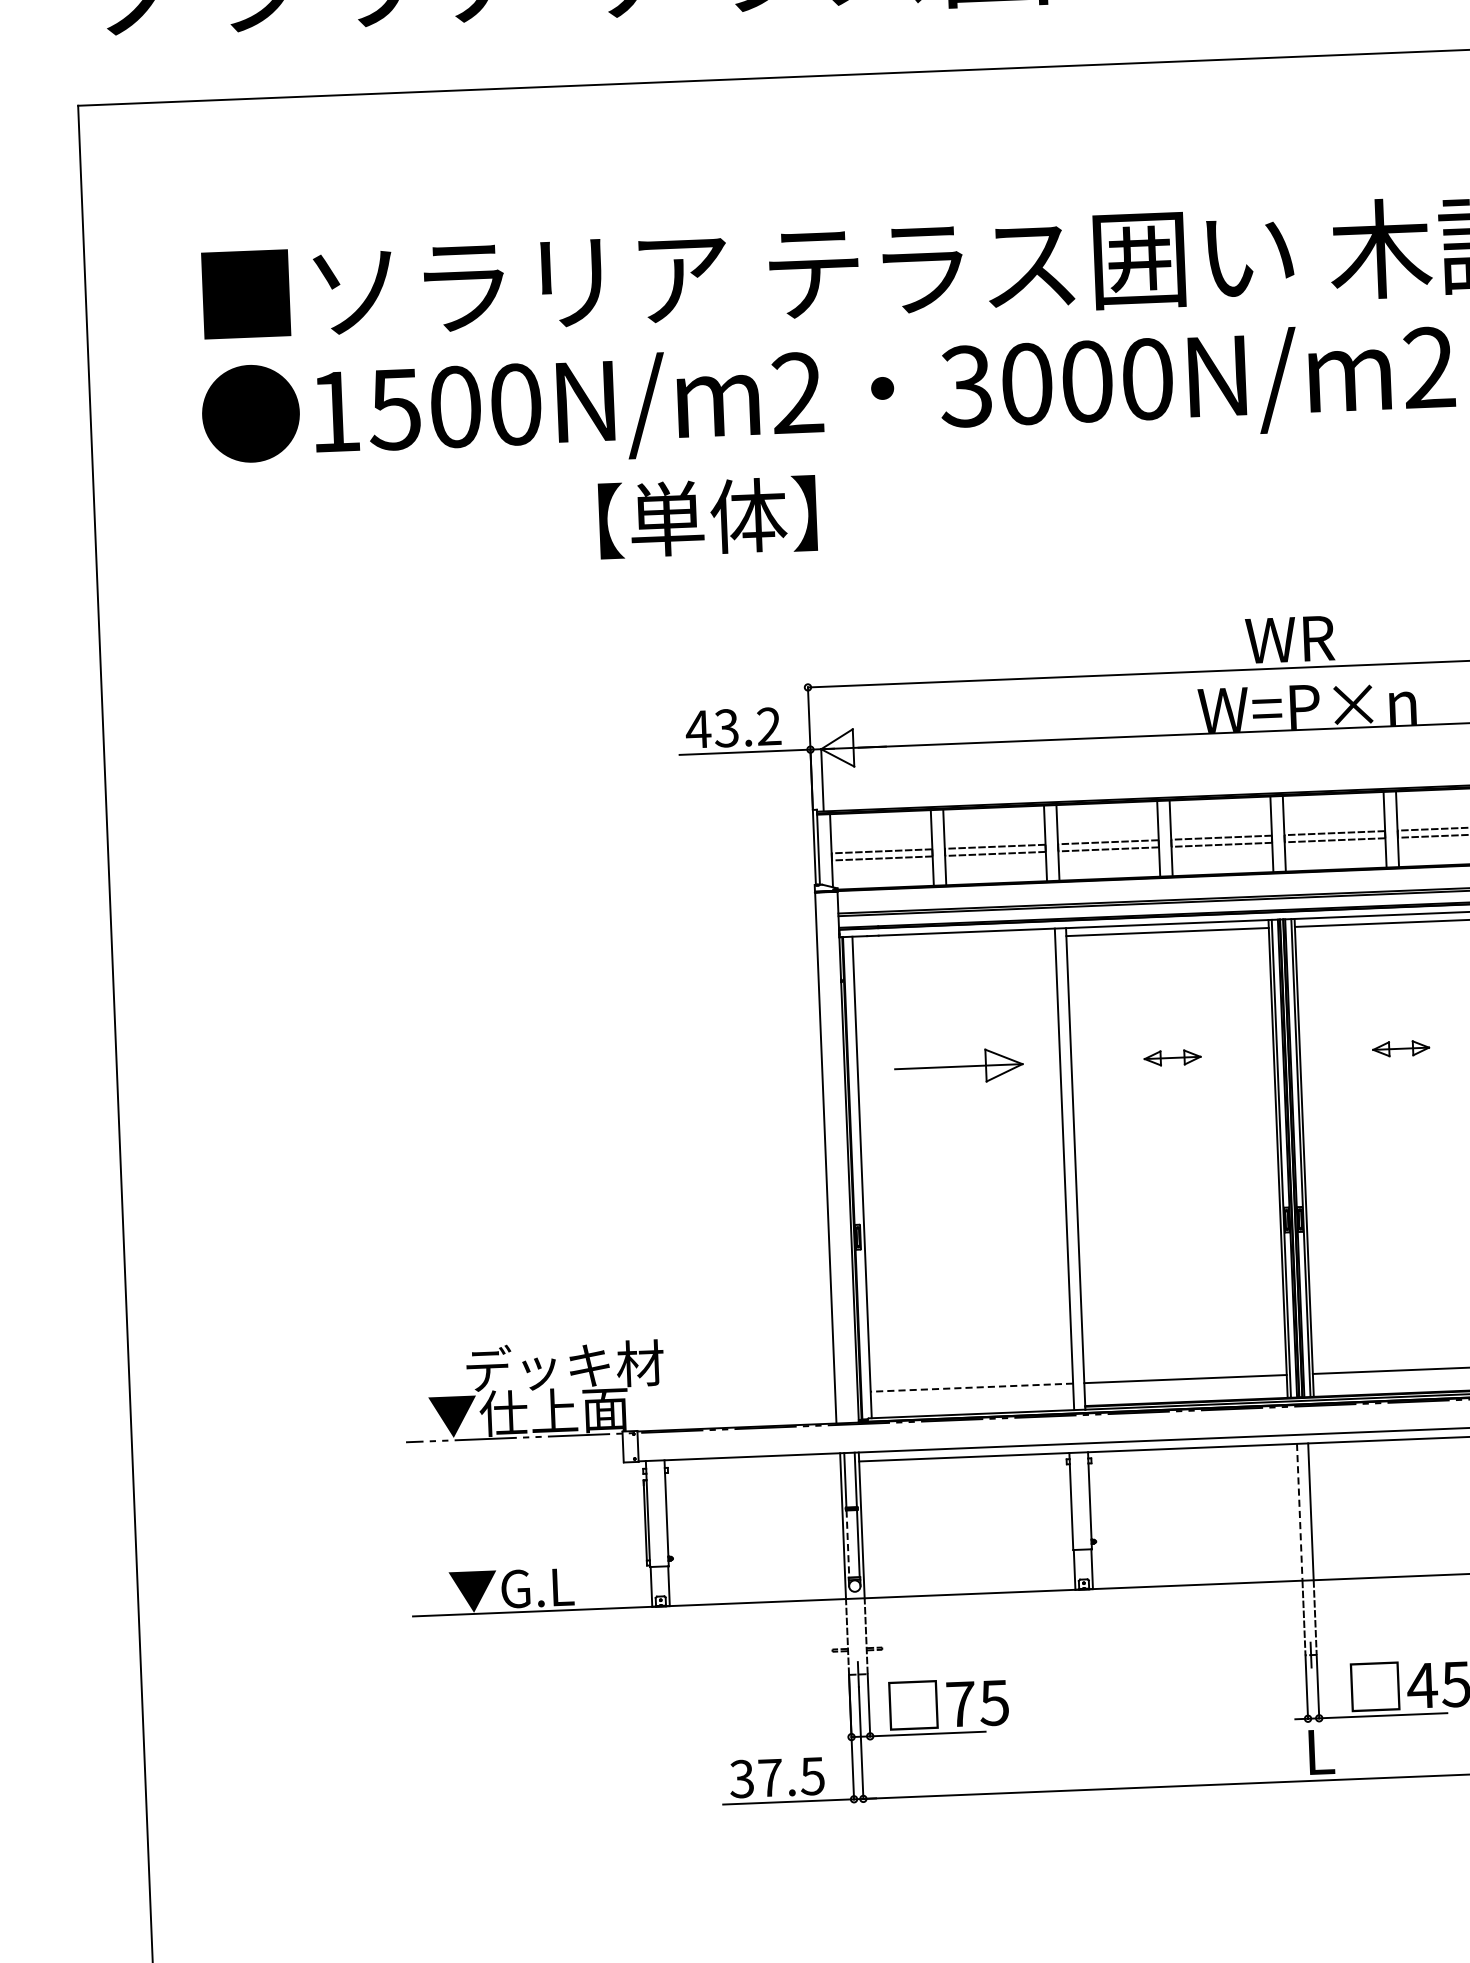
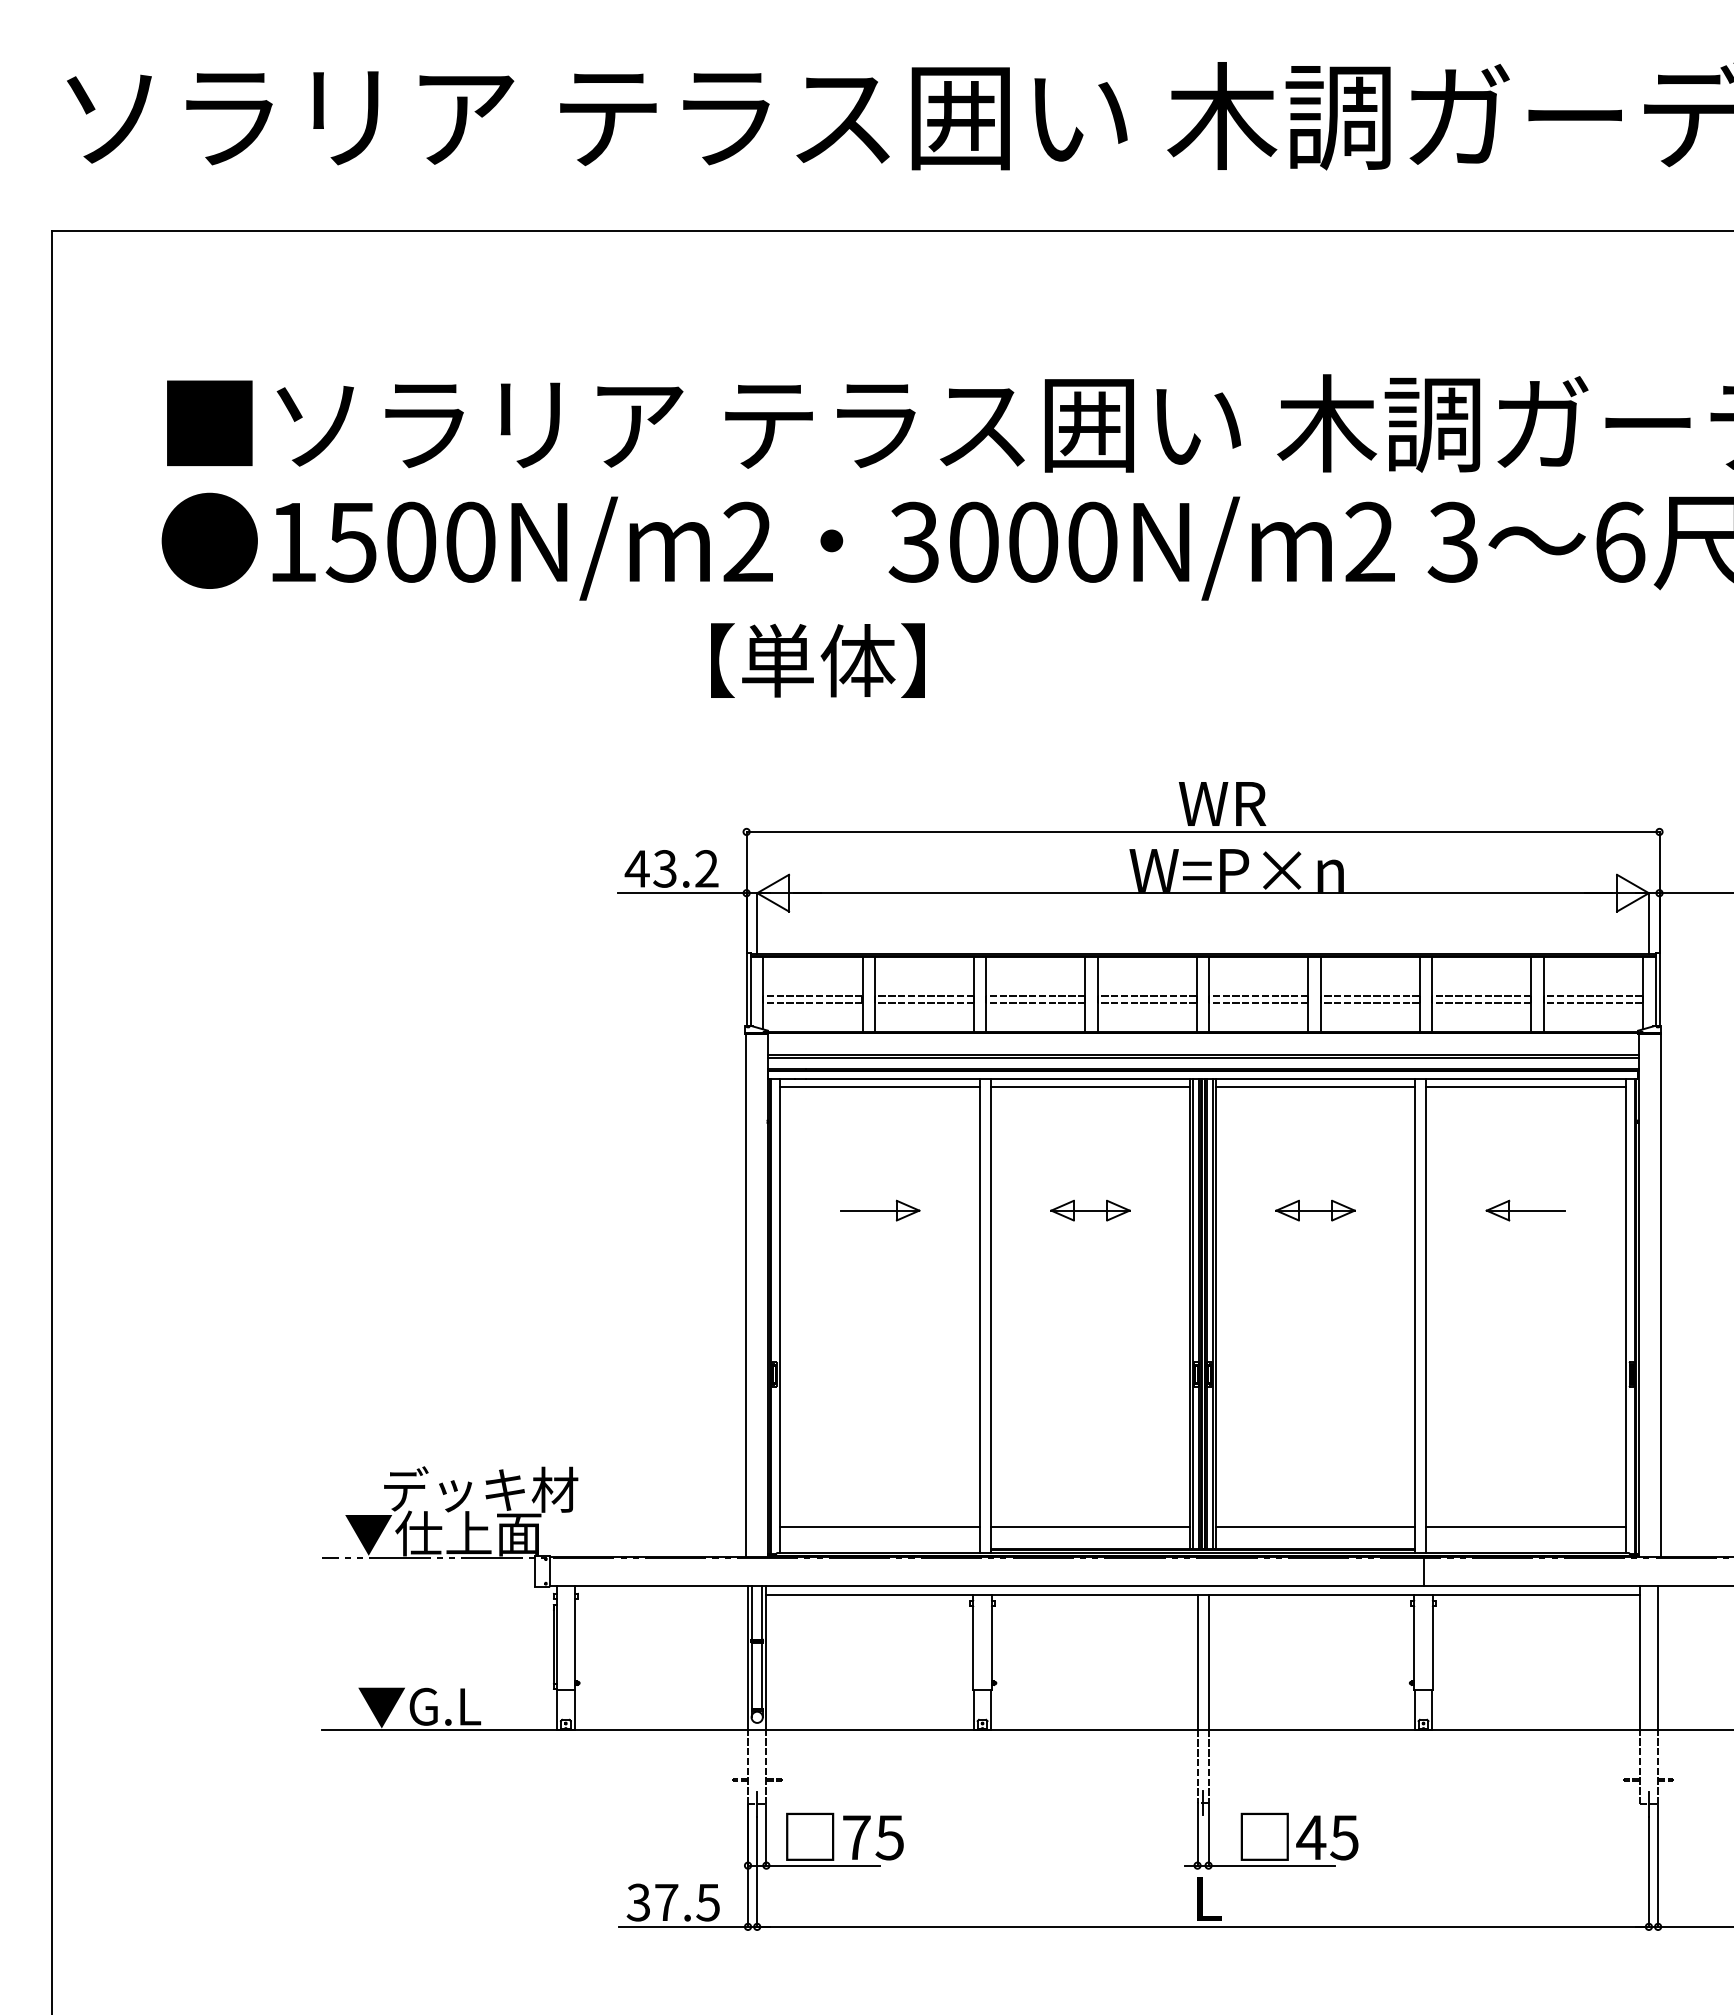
text: (707, 517) -> (817, 660), moved
line: (953, 940) -> (879, 1086), added
part: (1401, 1048) -> (1315, 1210), size x1.43
part: (1172, 1057) -> (1090, 1210), size x1.43
part: (959, 1066) -> (880, 1210), size x0.62
line: (972, 1387) -> (880, 1526), dashed -> solid
line: (1299, 1512) -> (1197, 1662), dashed -> solid
line: (848, 1544) -> (752, 1676), dashed -> solid

